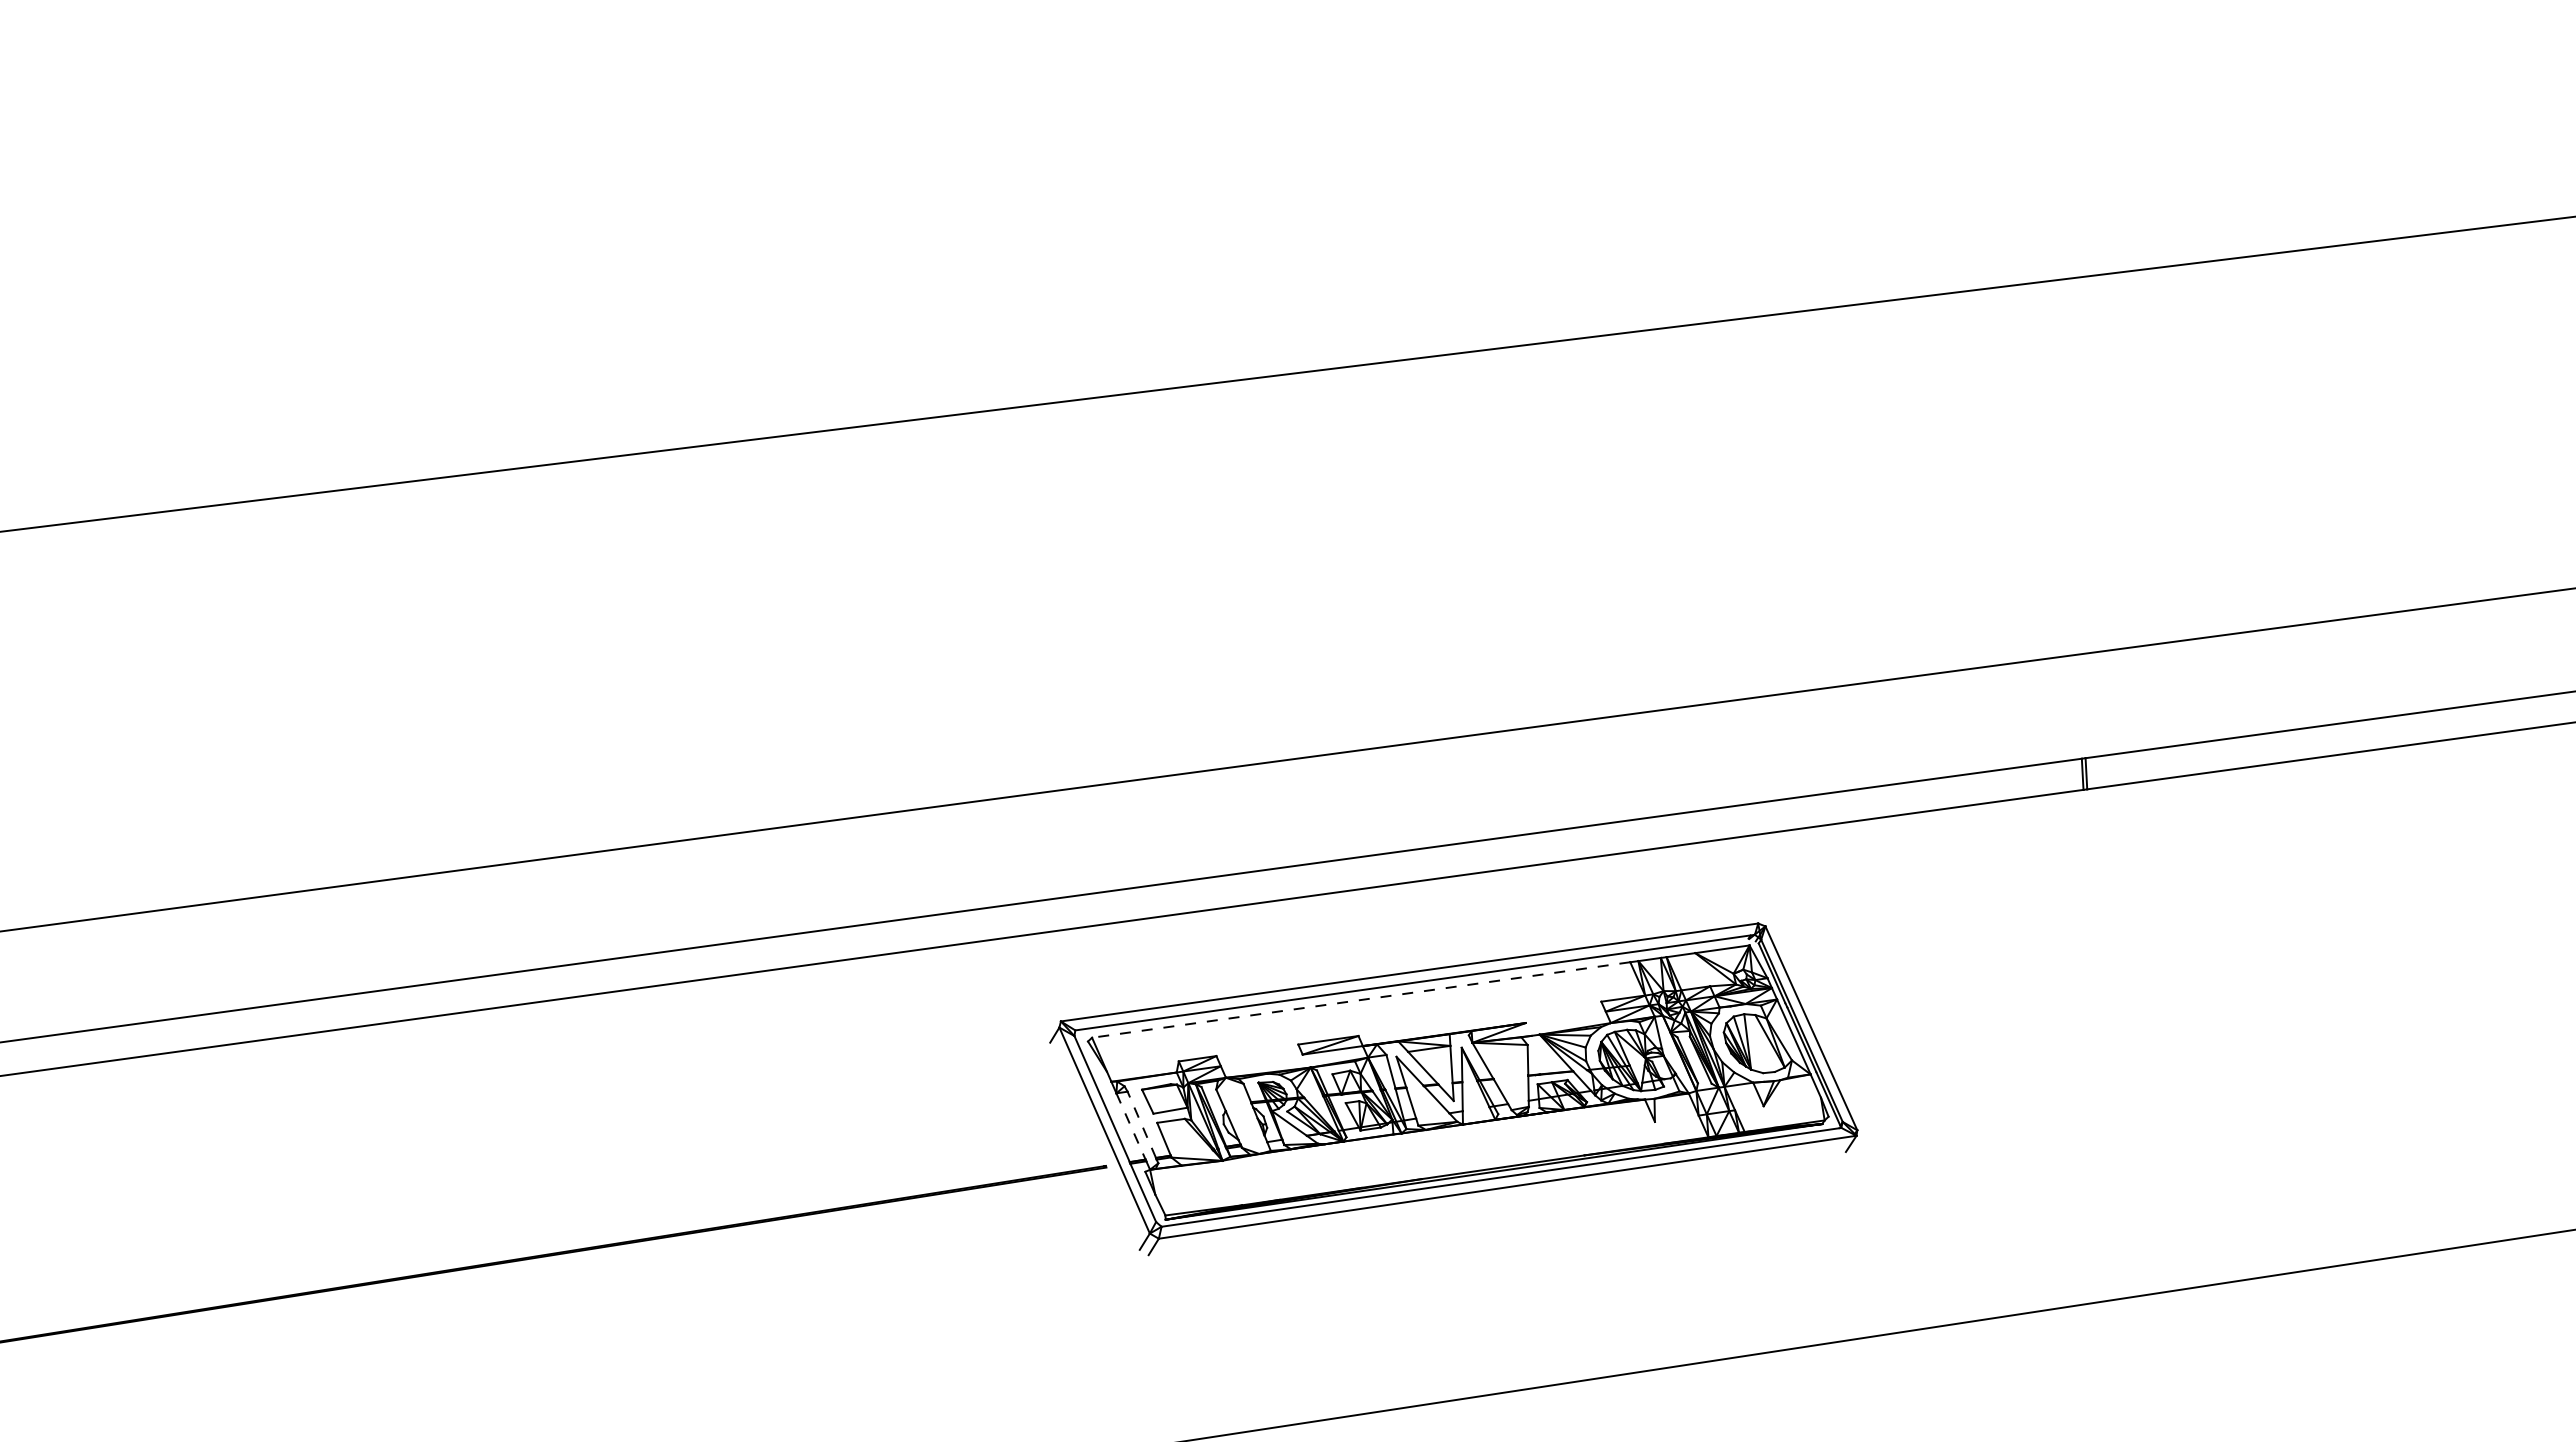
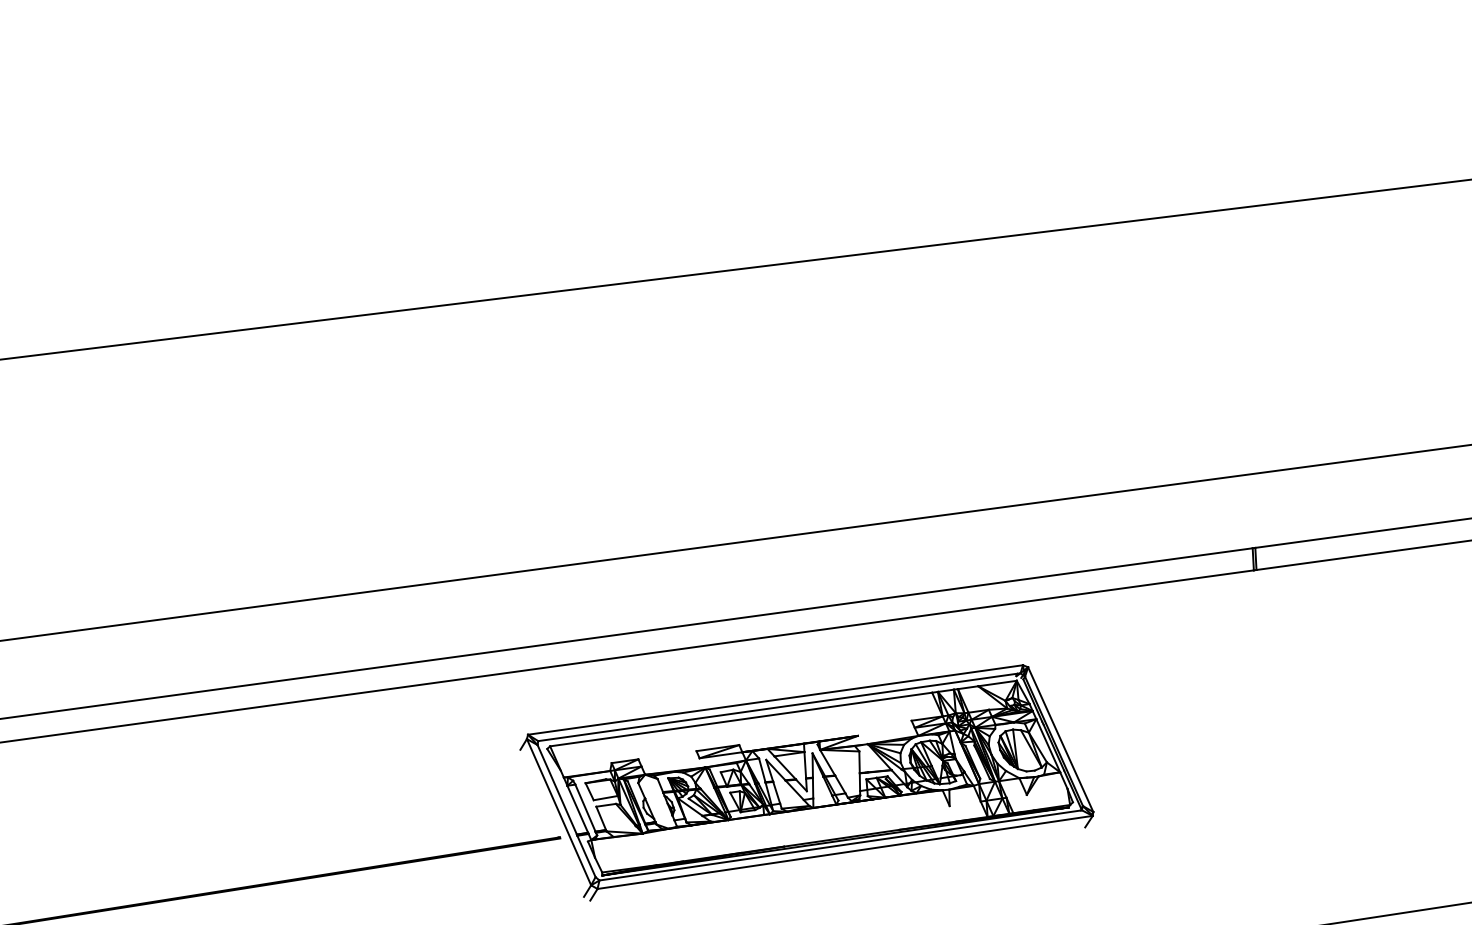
line: (1361, 999) -> (741, 719), dashed -> solid
line: (1141, 1124) -> (585, 807), dashed -> solid
line: (1131, 1126) -> (578, 809), dashed -> solid

